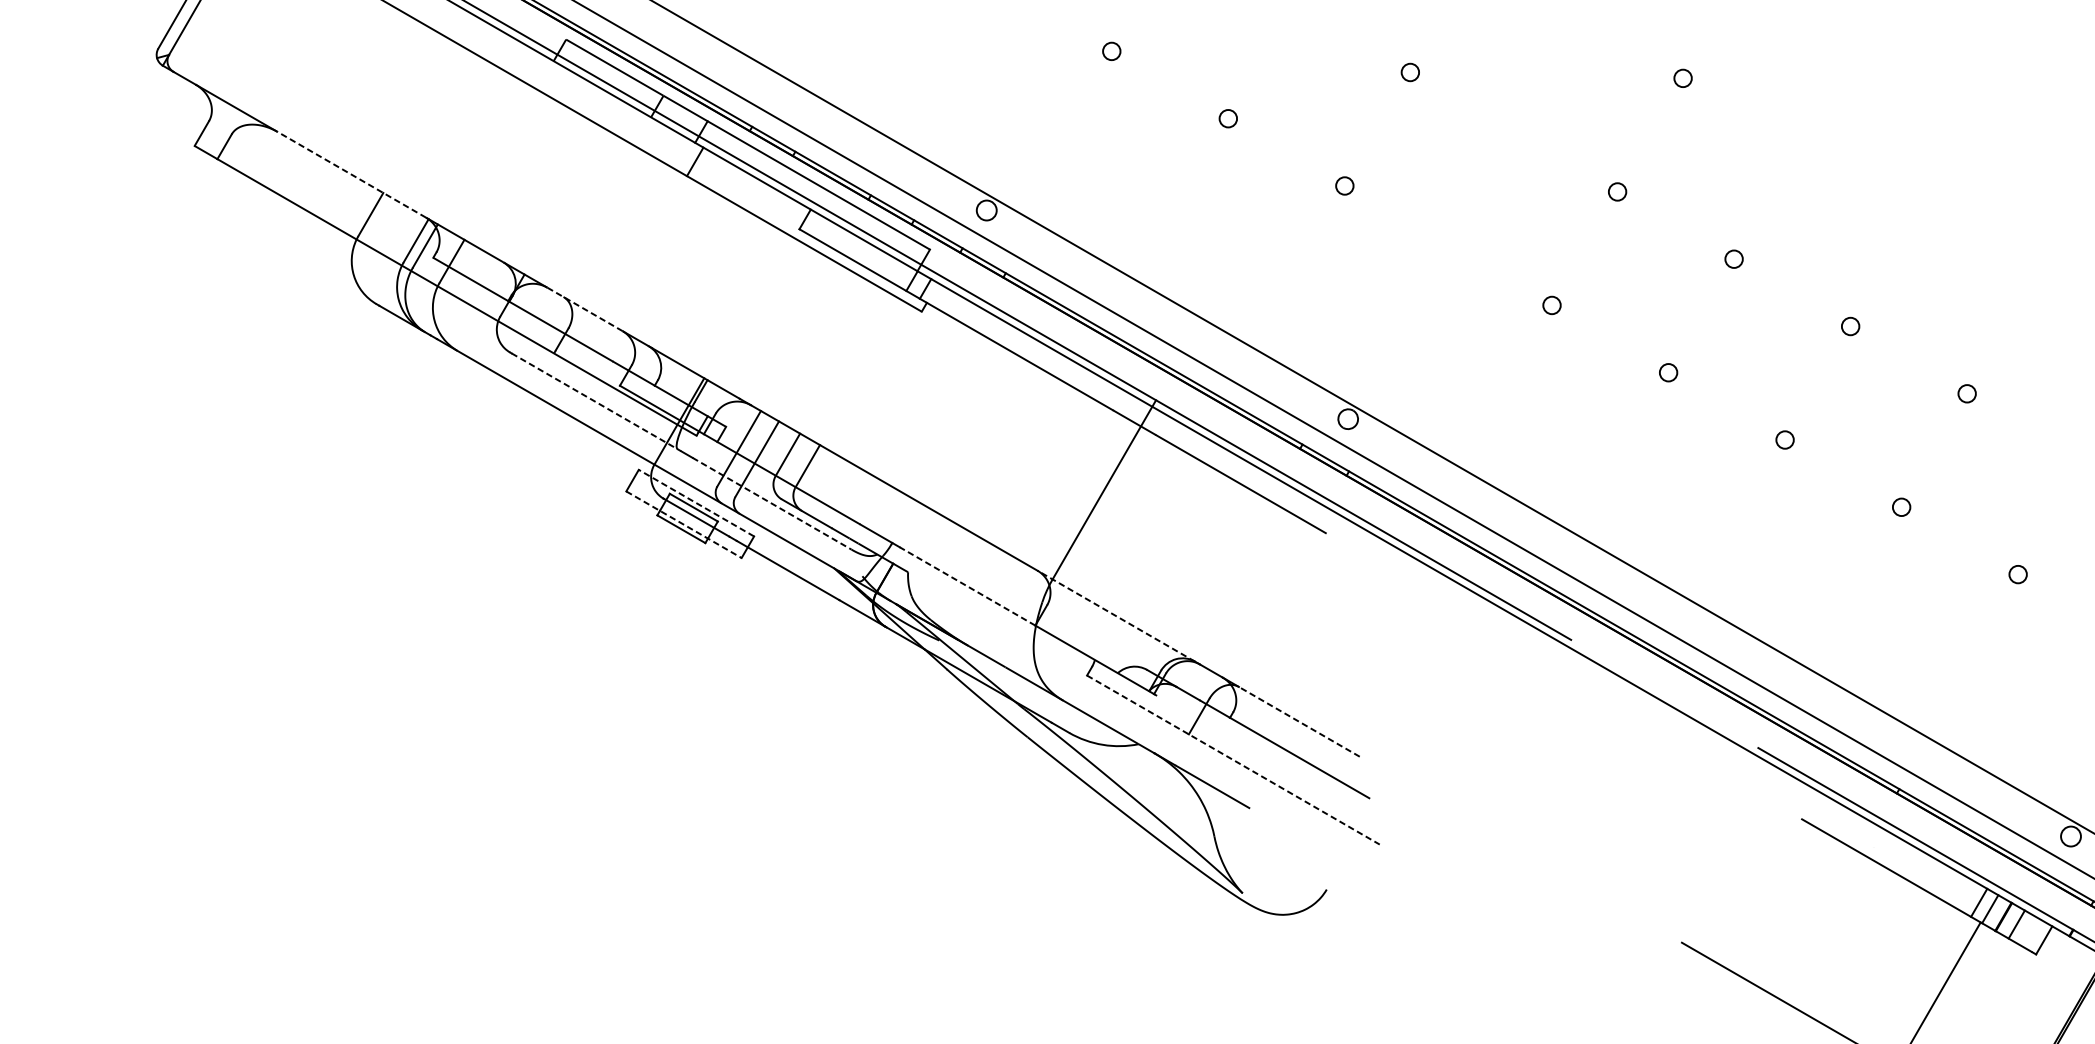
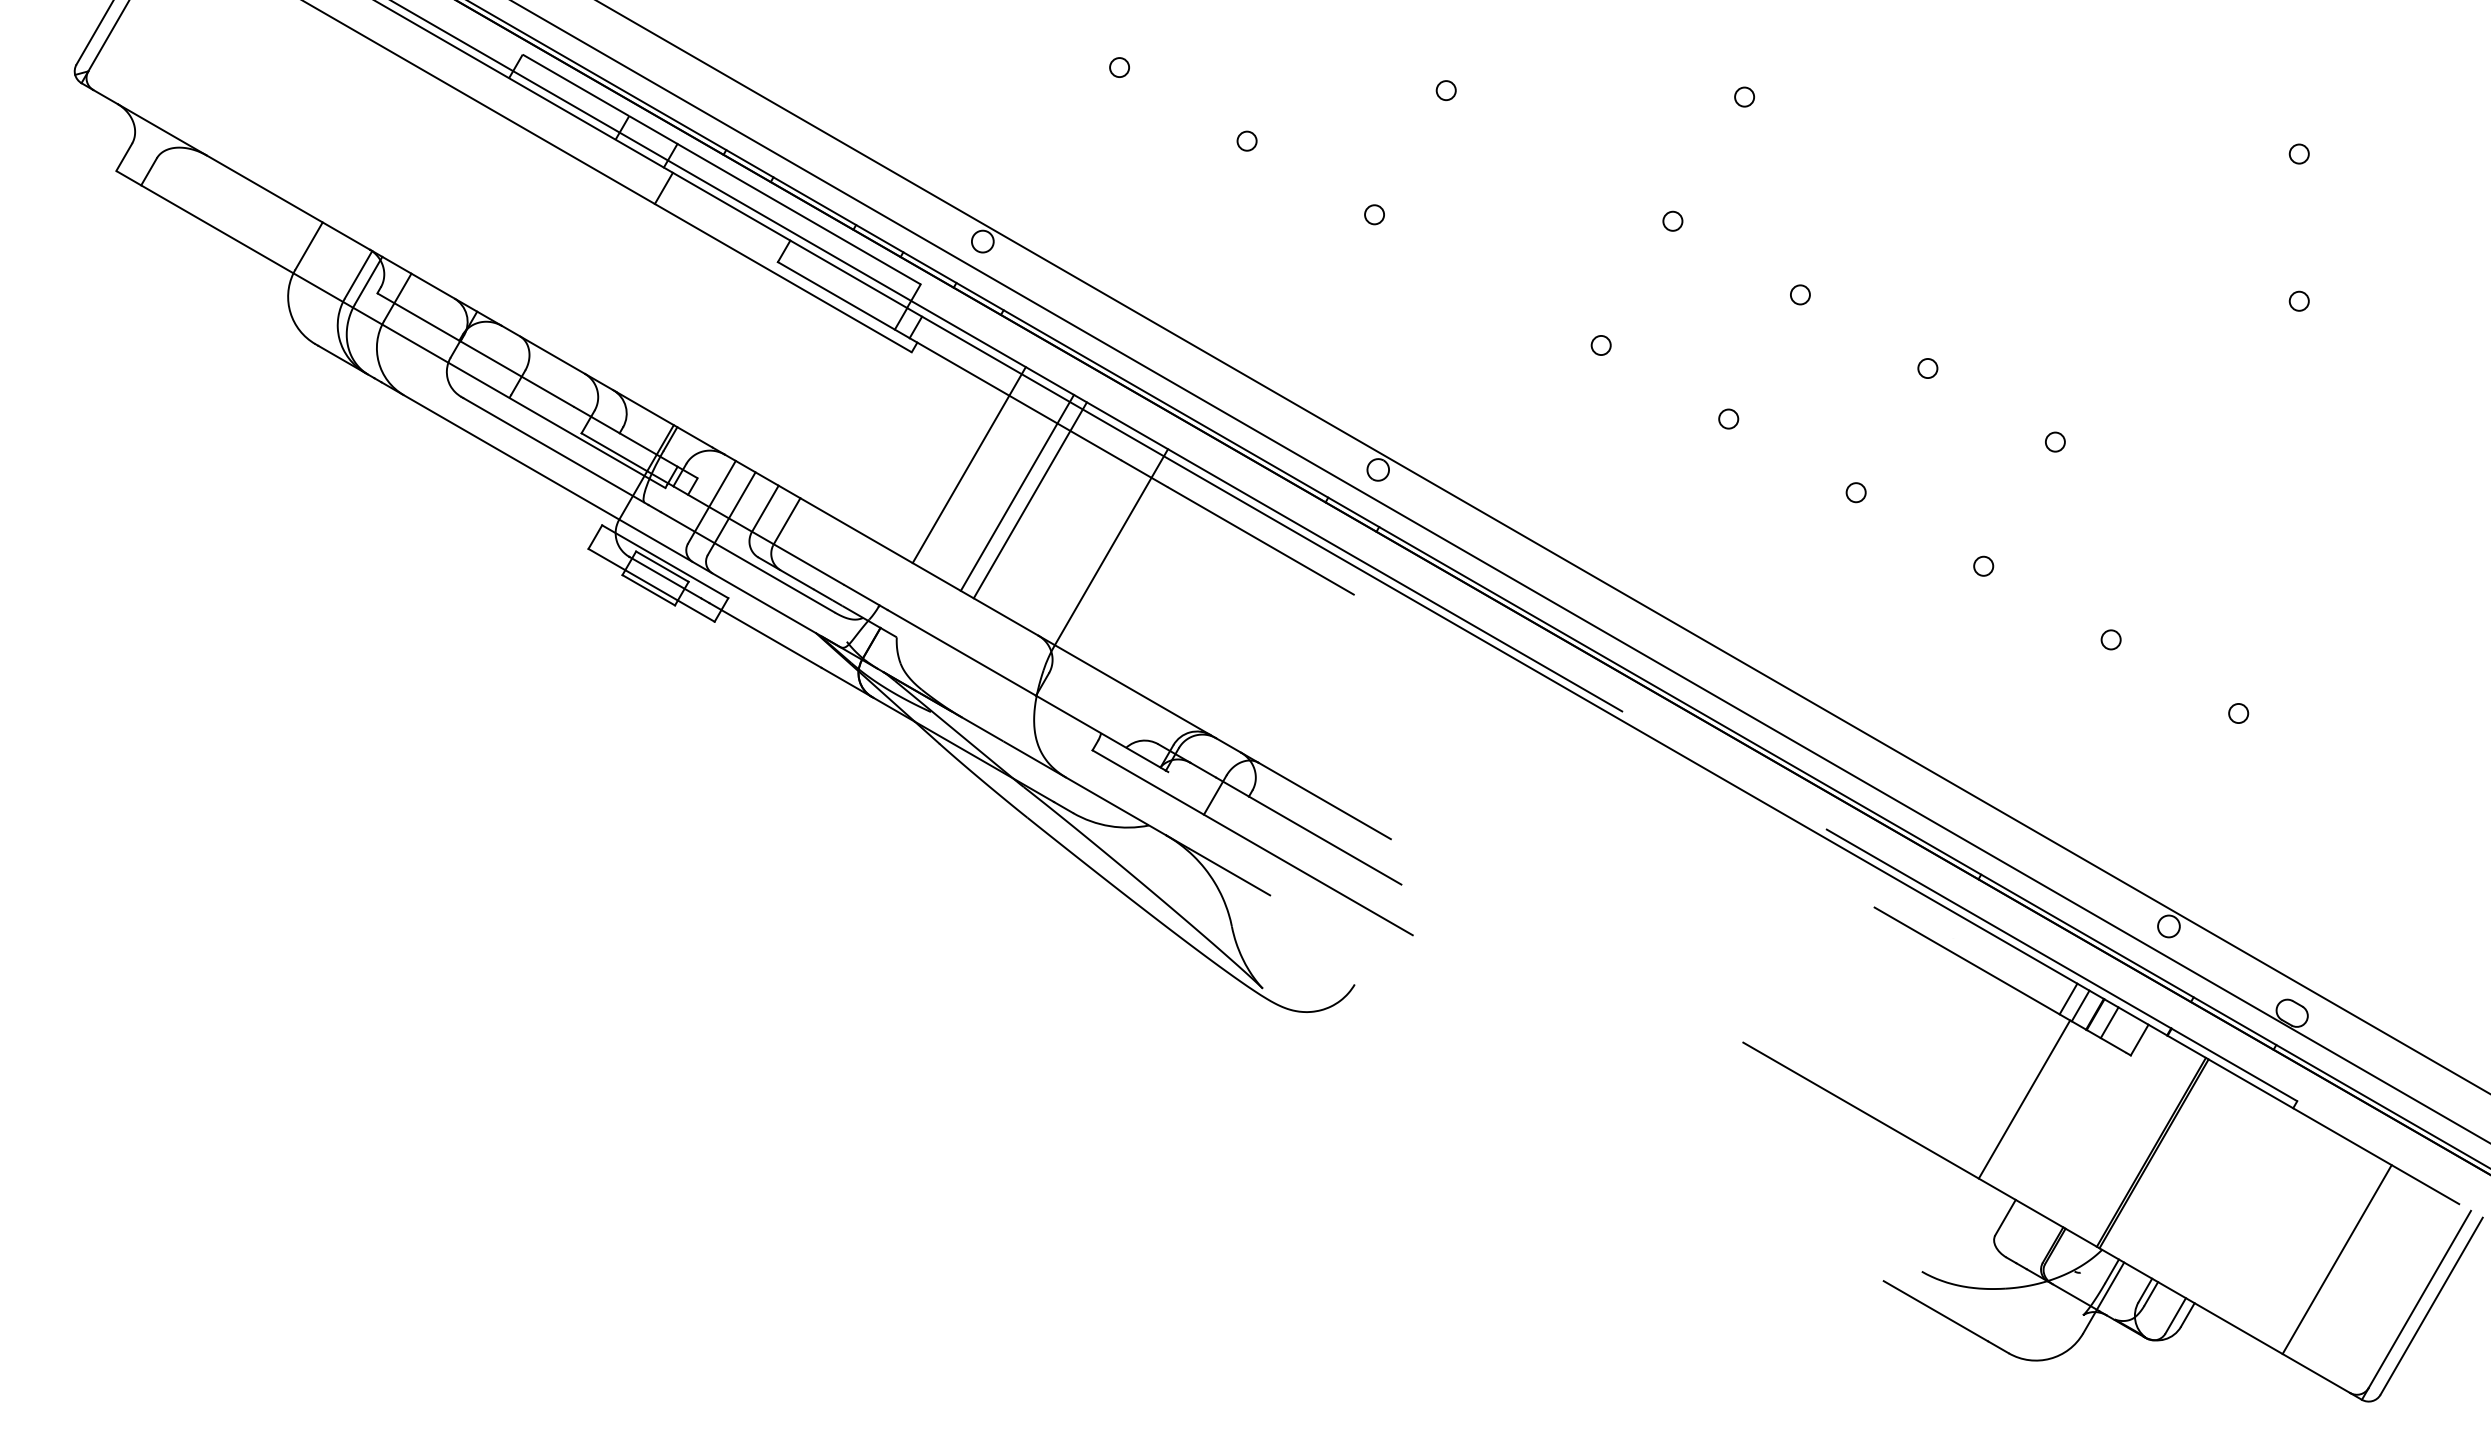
line: (352, 174) -> (288, 202), dashed -> solid
line: (585, 309) -> (543, 349), dashed -> solid
line: (597, 402) -> (556, 451), dashed -> solid
line: (973, 415) -> (968, 465), added
line: (1018, 439) -> (1017, 492), added
line: (1029, 447) -> (1029, 500), added
line: (696, 502) -> (665, 561), dashed -> solid
line: (772, 503) -> (748, 562), dashed -> solid
line: (683, 524) -> (651, 585), dashed -> solid
line: (967, 586) -> (961, 652), dashed -> solid
line: (1116, 616) -> (1124, 685), dashed -> solid
line: (1299, 721) -> (1324, 800), dashed -> solid
line: (1233, 759) -> (1252, 842), dashed -> solid

